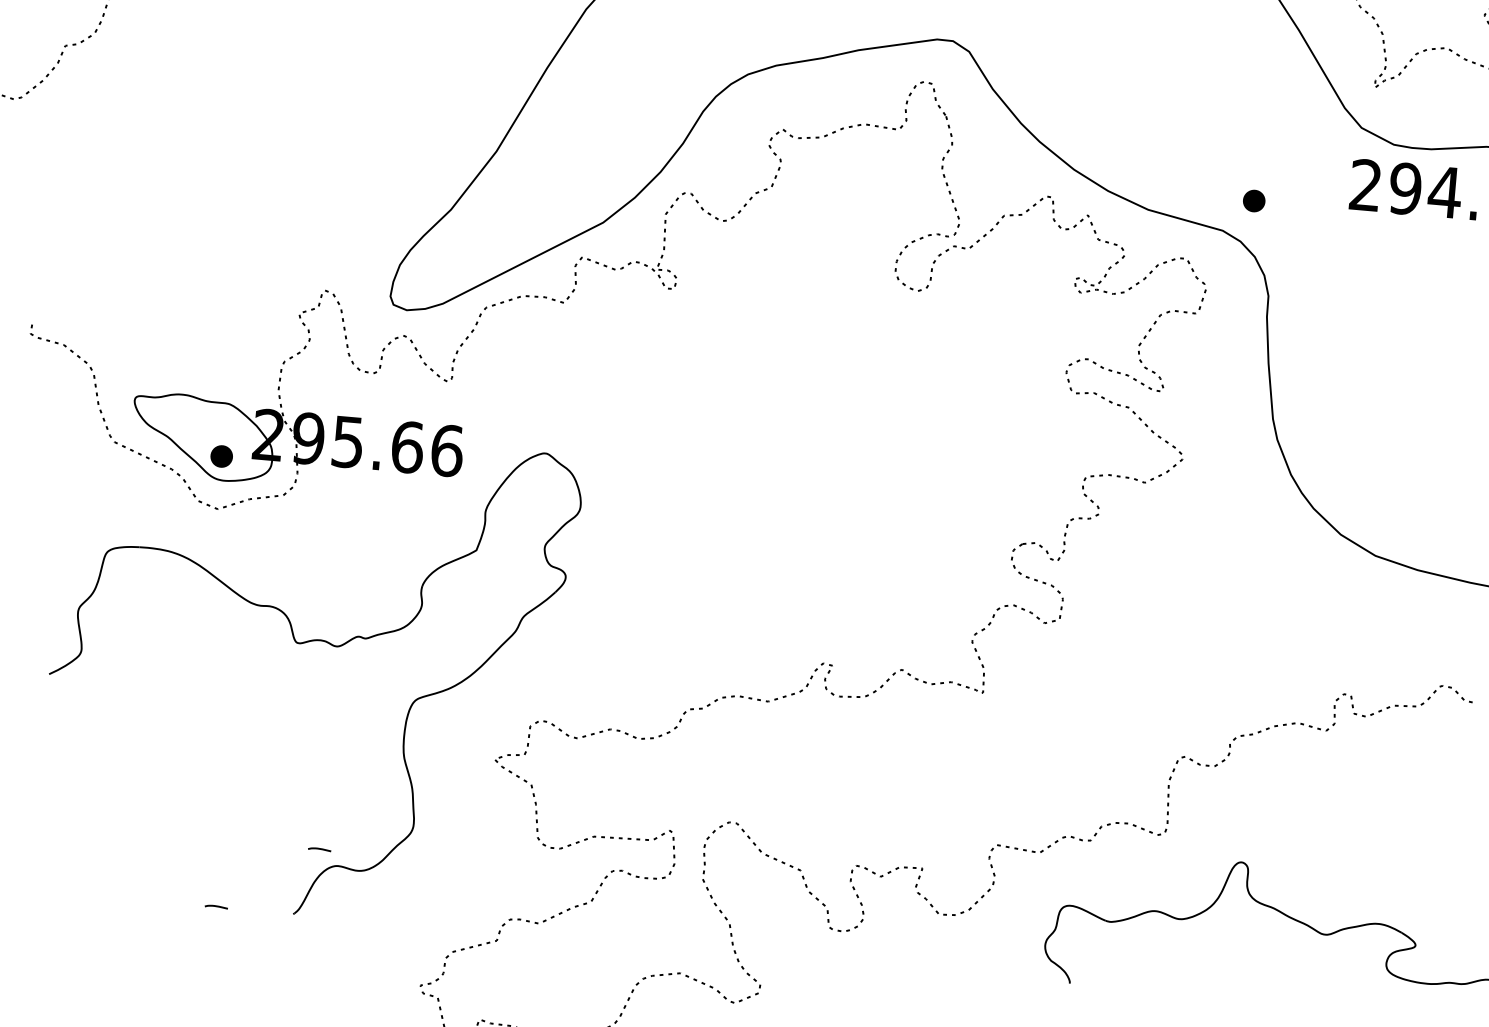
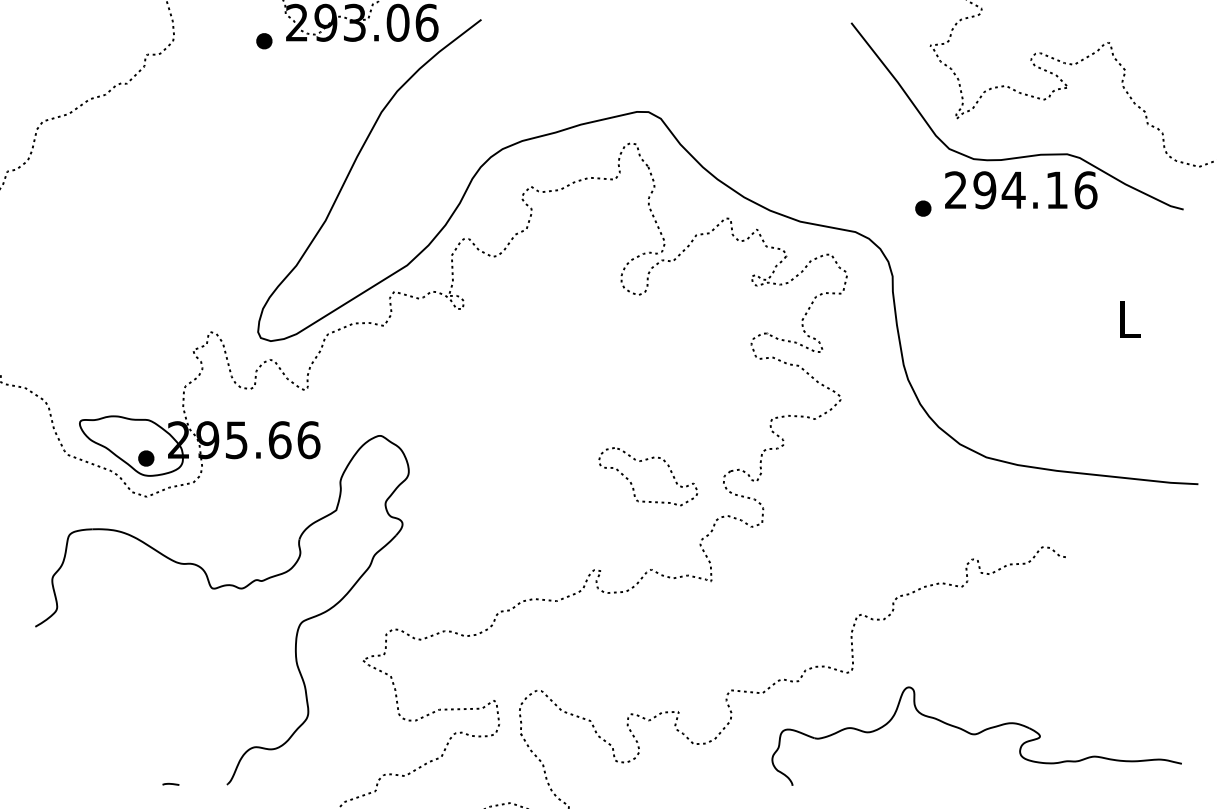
part: (1254, 200) -> (923, 208), moved
part: (909, 519) -> (647, 460), added
curve: (319, 848) -> (241, 735), removed

